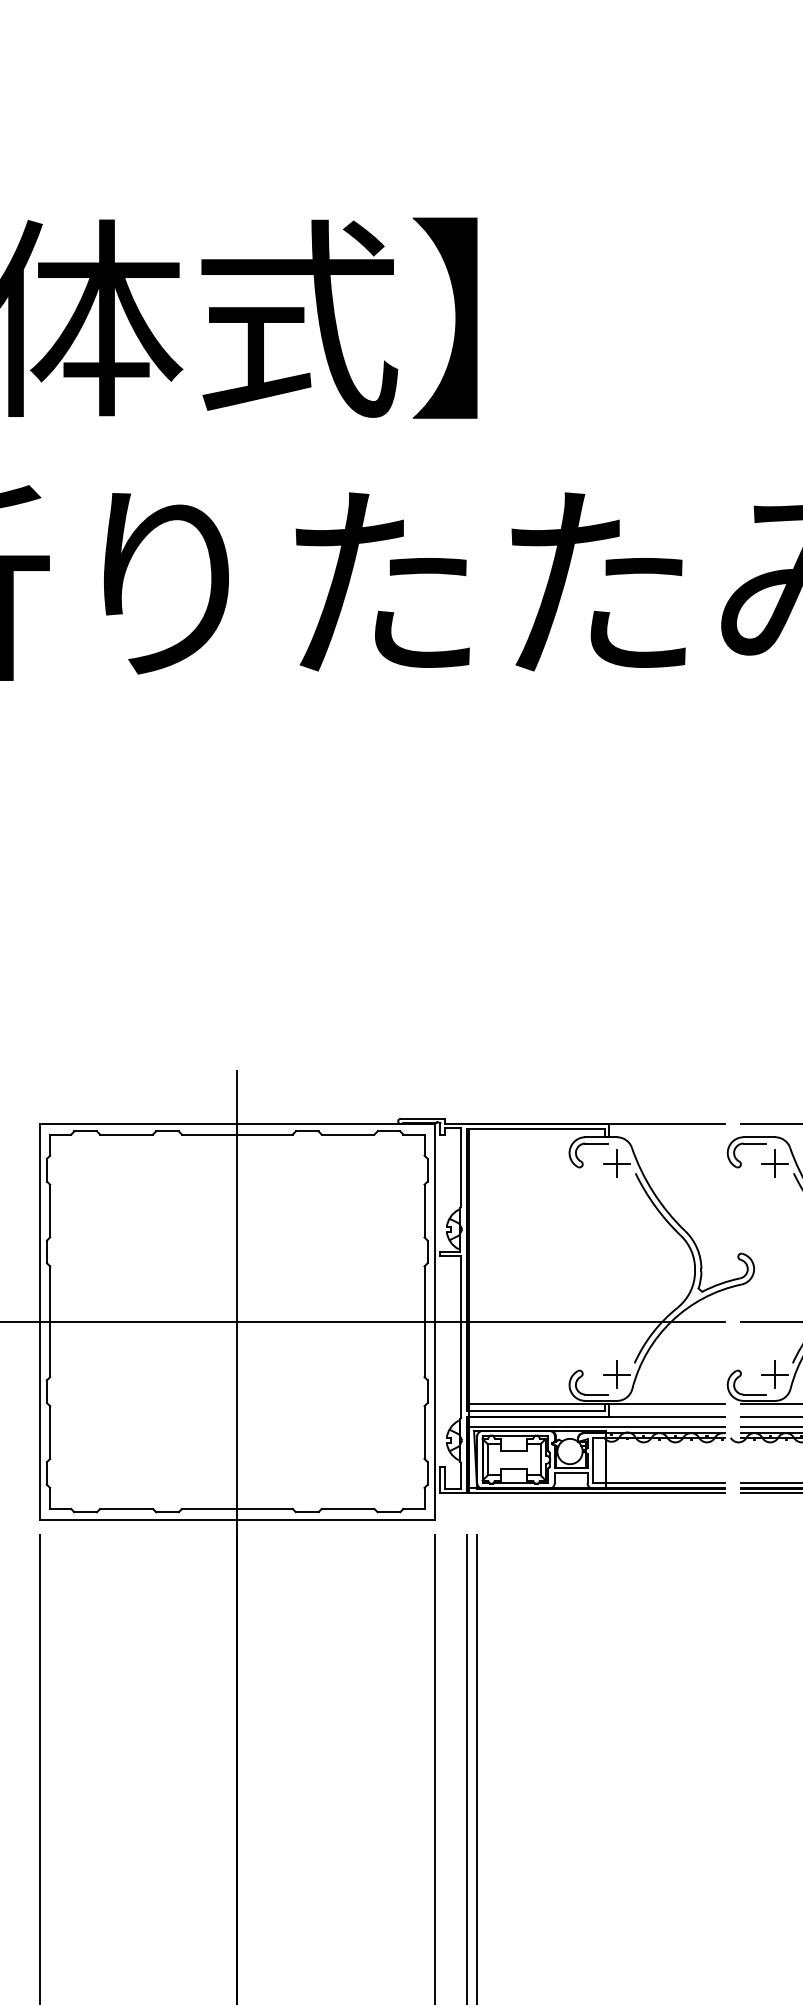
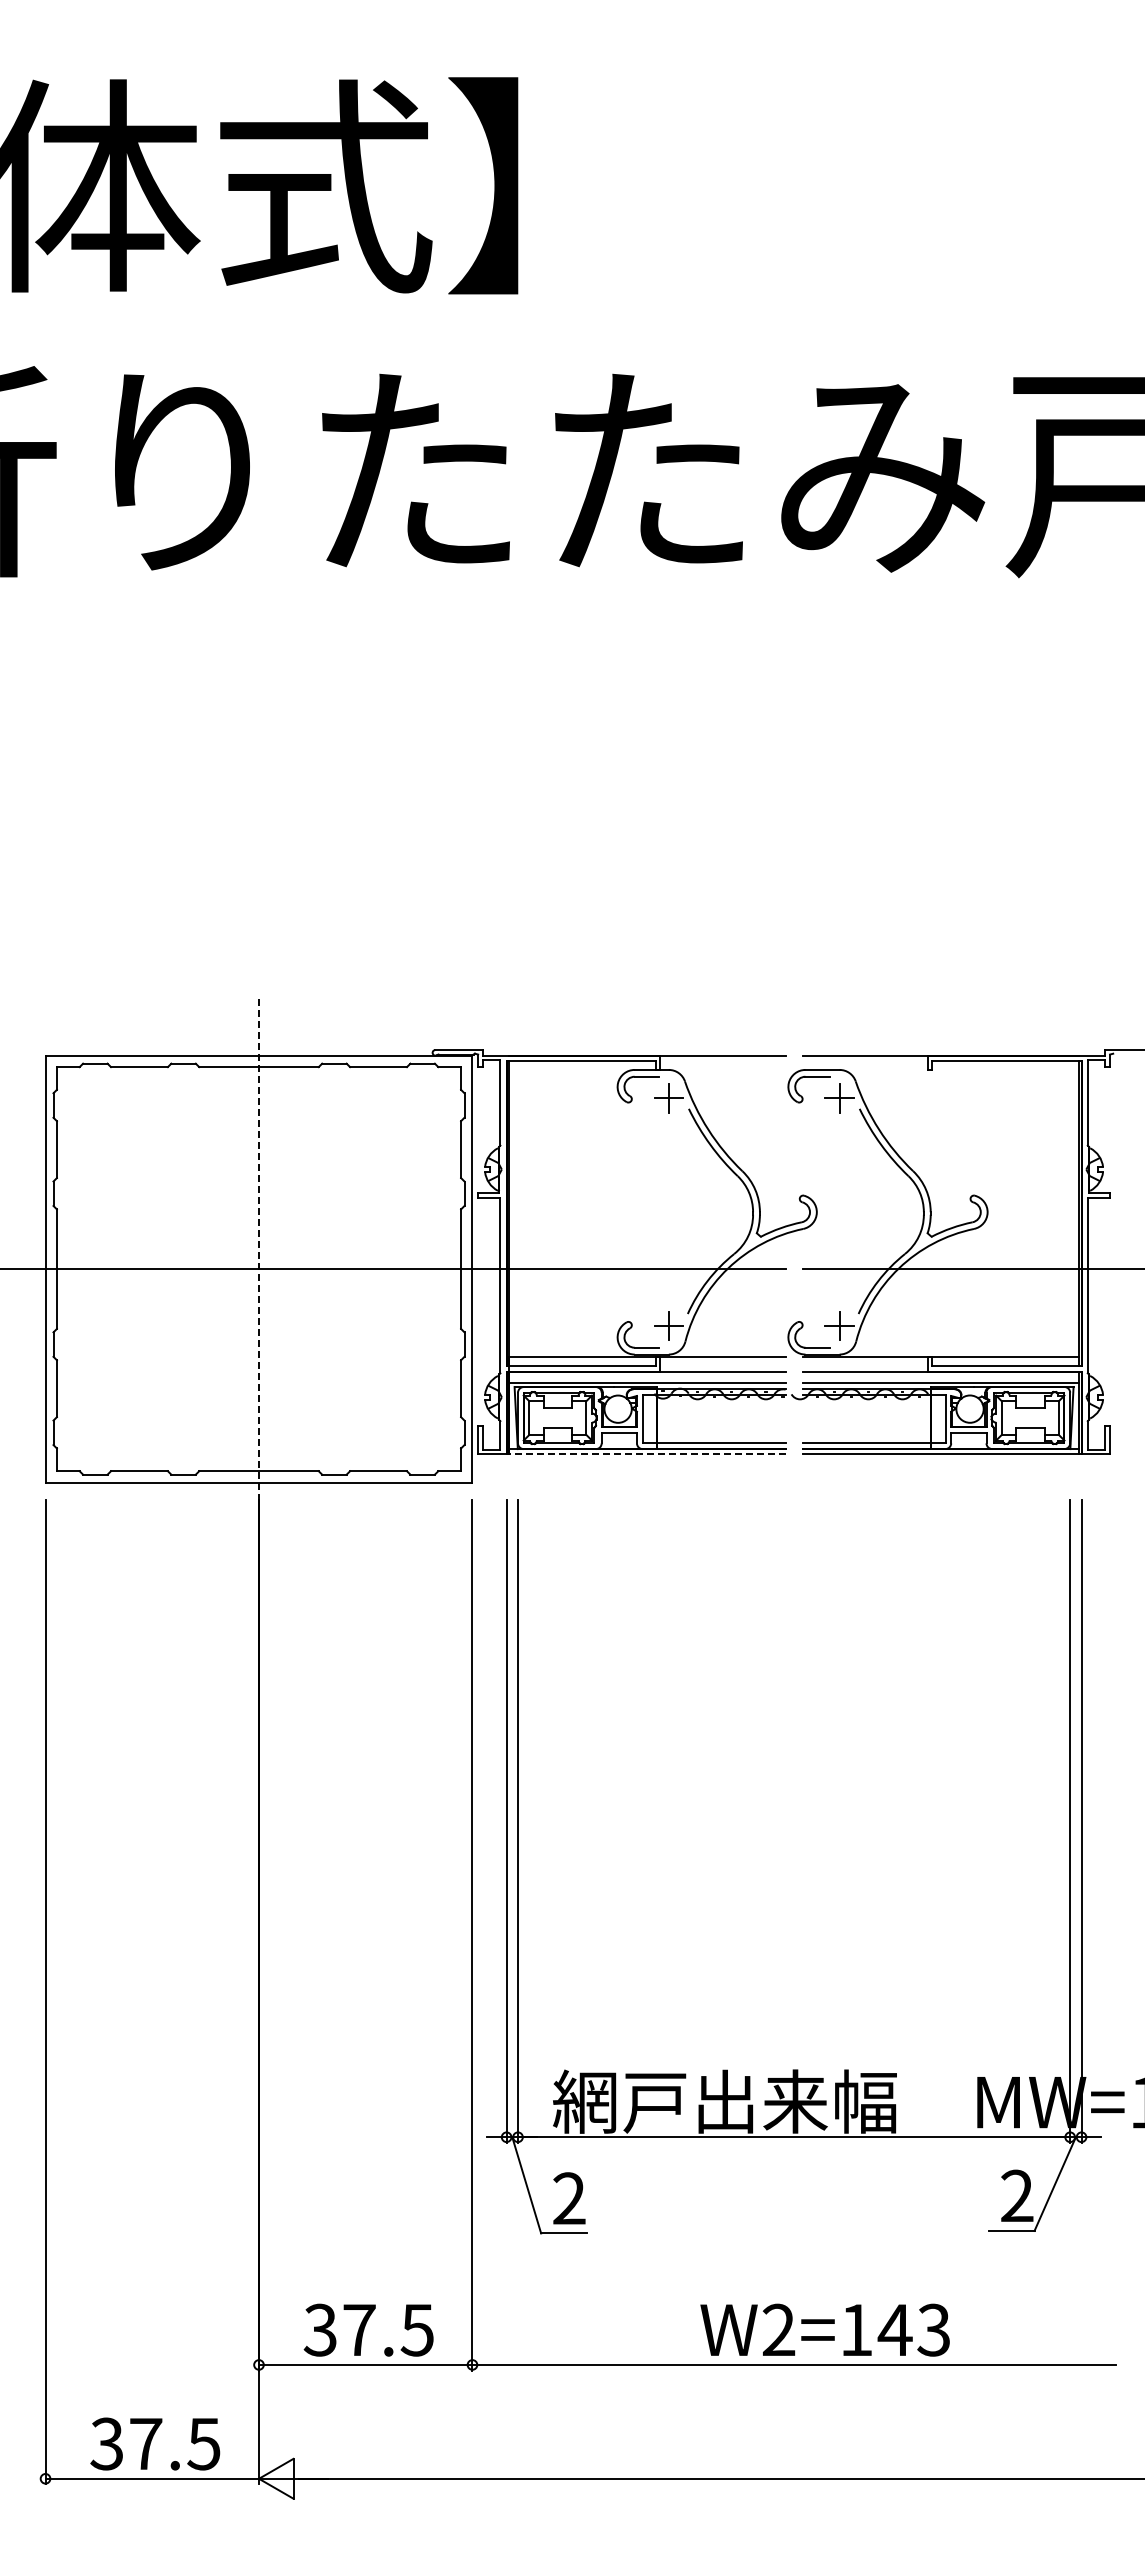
line: (237, 1322) -> (259, 1269), solid -> dashed
line: (597, 1493) -> (647, 1454), solid -> dashed

